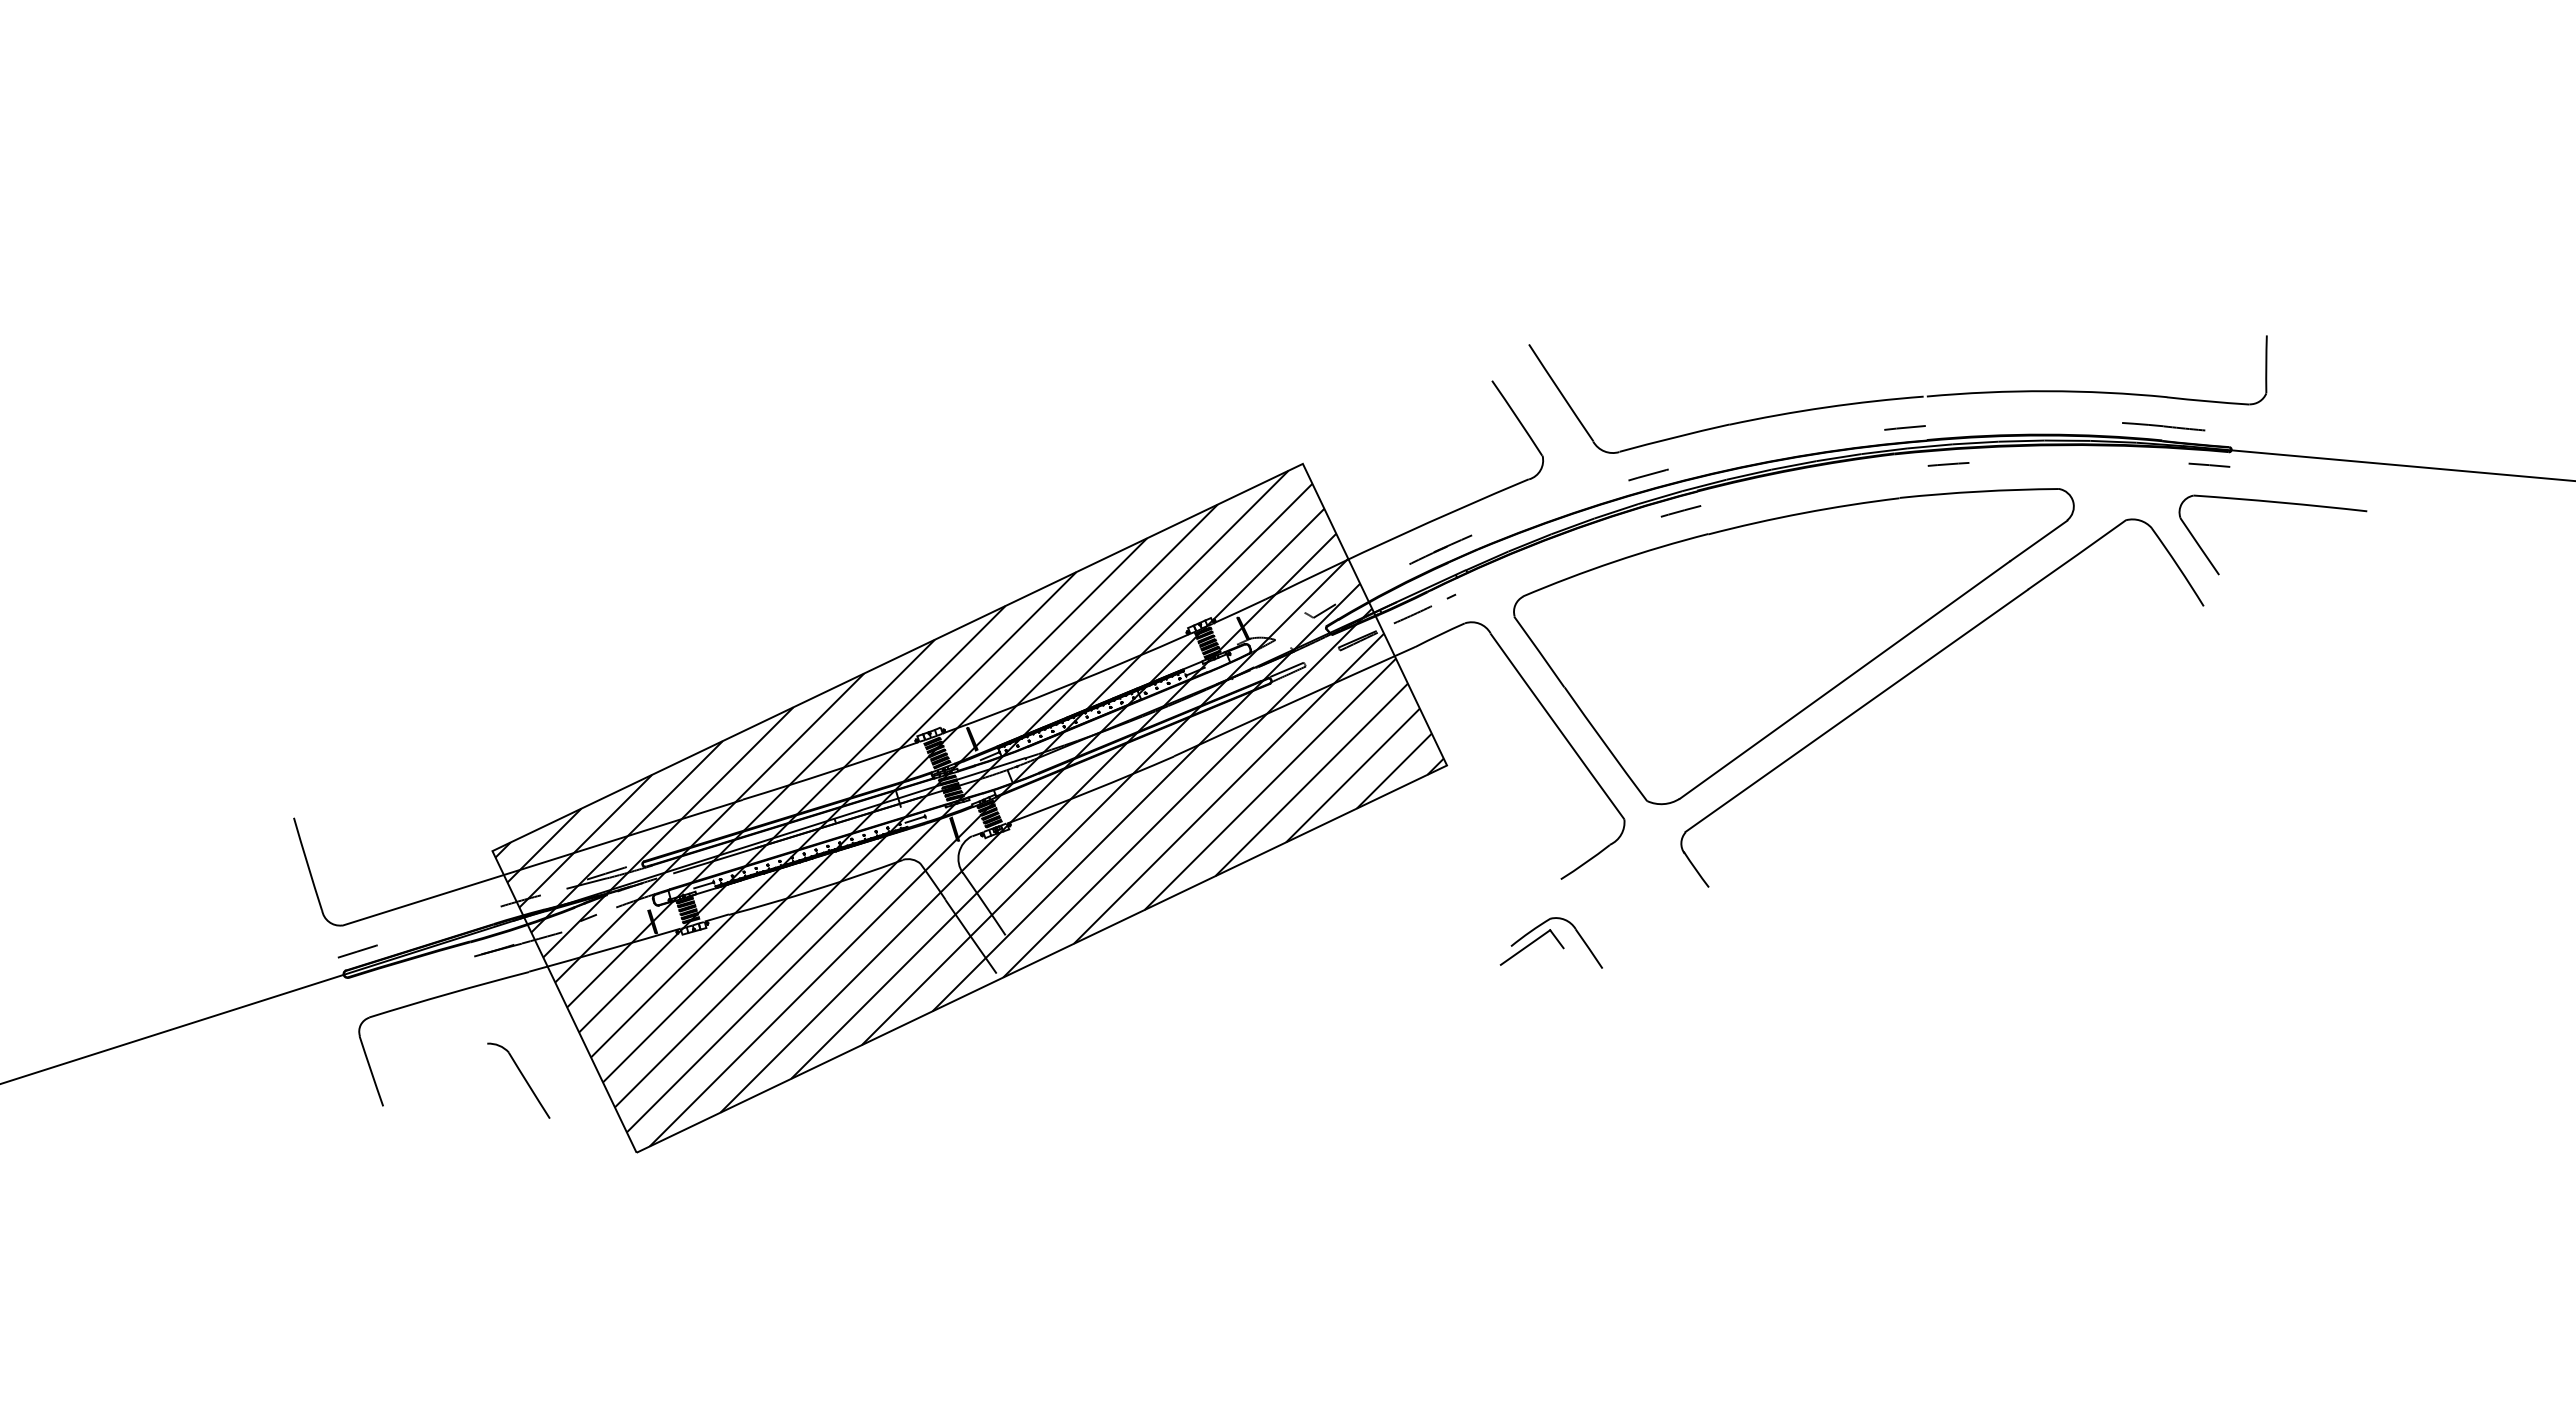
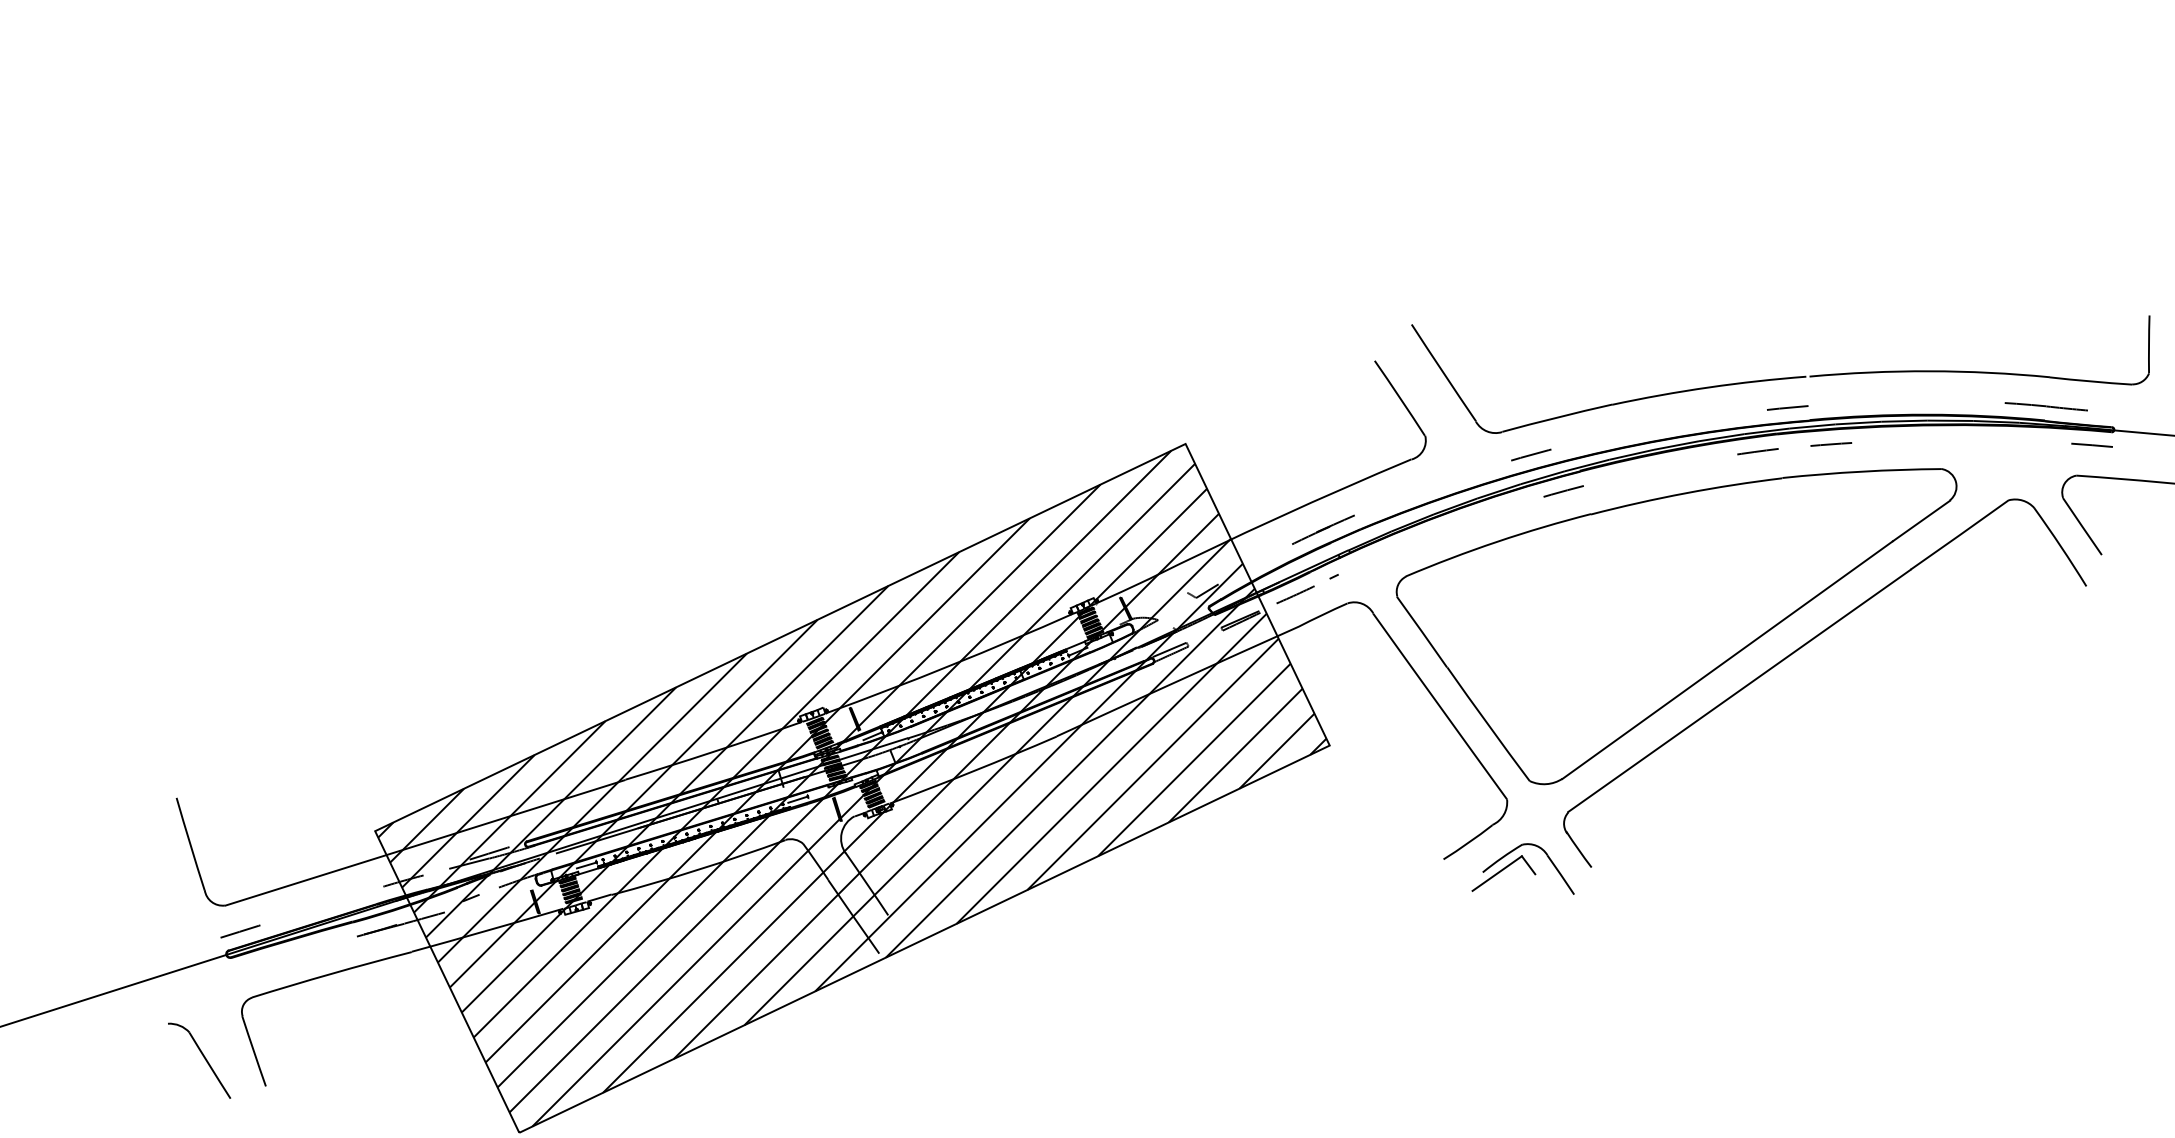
line: (1874, 471) -> (1757, 451), added
part: (1550, 942) -> (1522, 868), moved
part: (518, 1080) -> (199, 1060), moved

